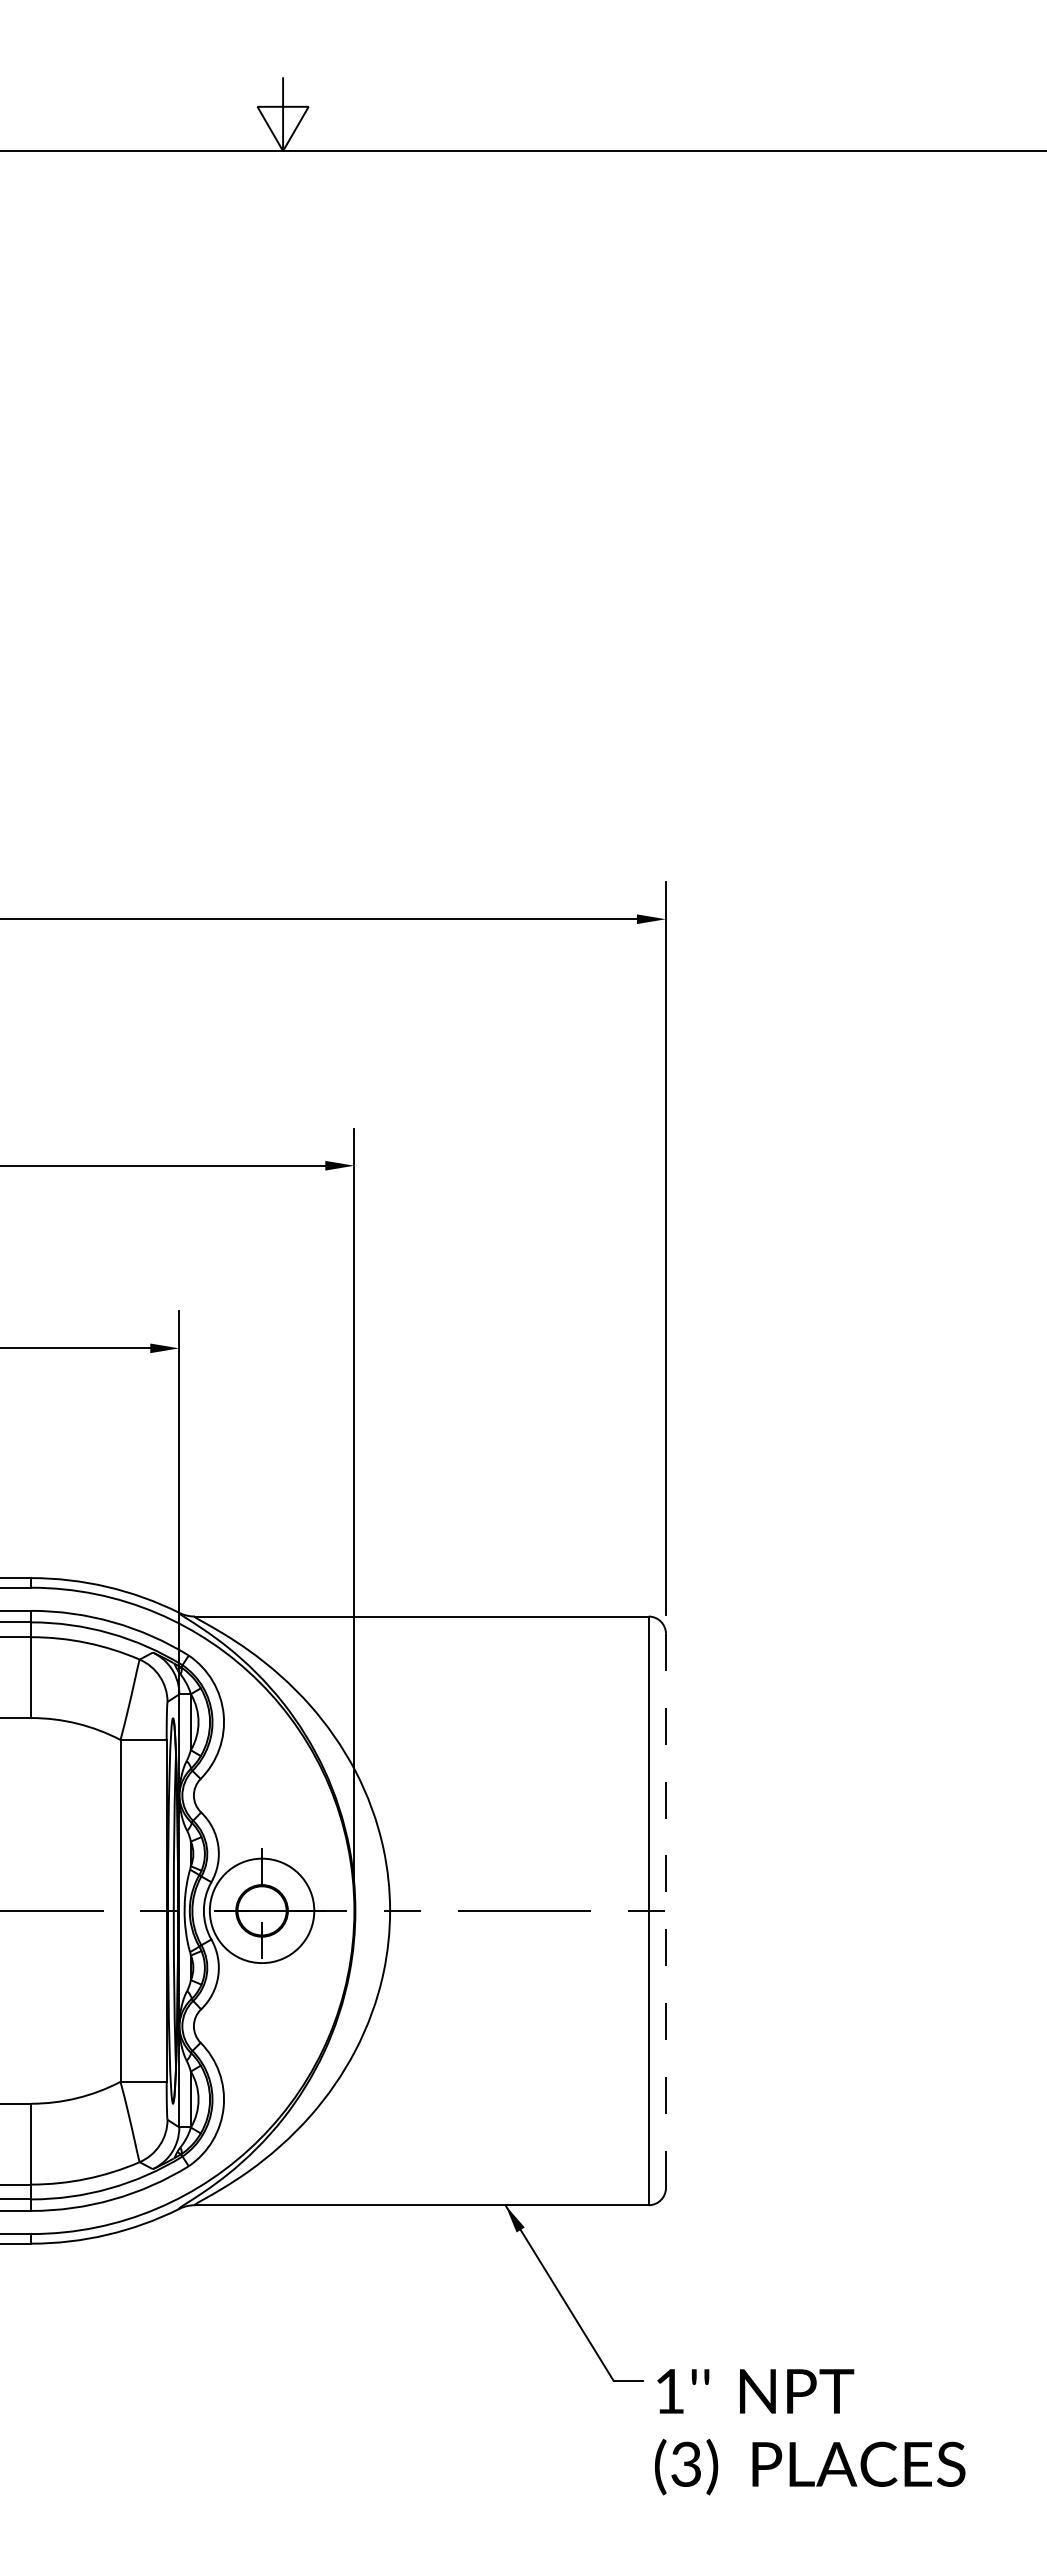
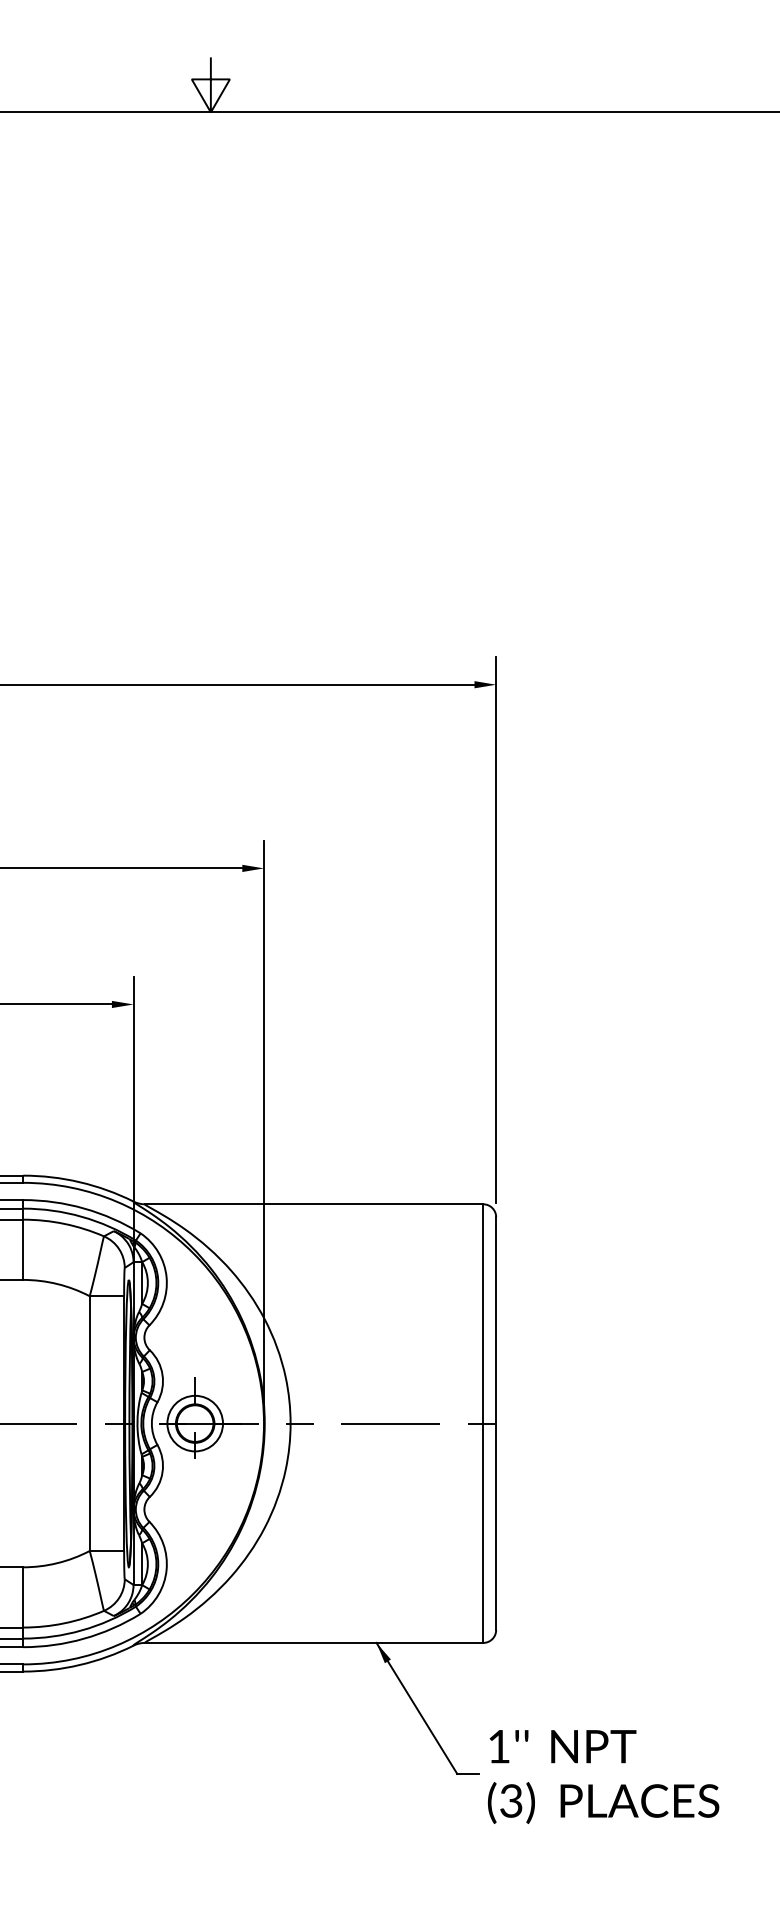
circle: (261, 1910) -> (194, 1423), size x0.71
line: (666, 1911) -> (496, 1424), dashed -> solid
text: (810, 2432) -> (603, 1777), moved

